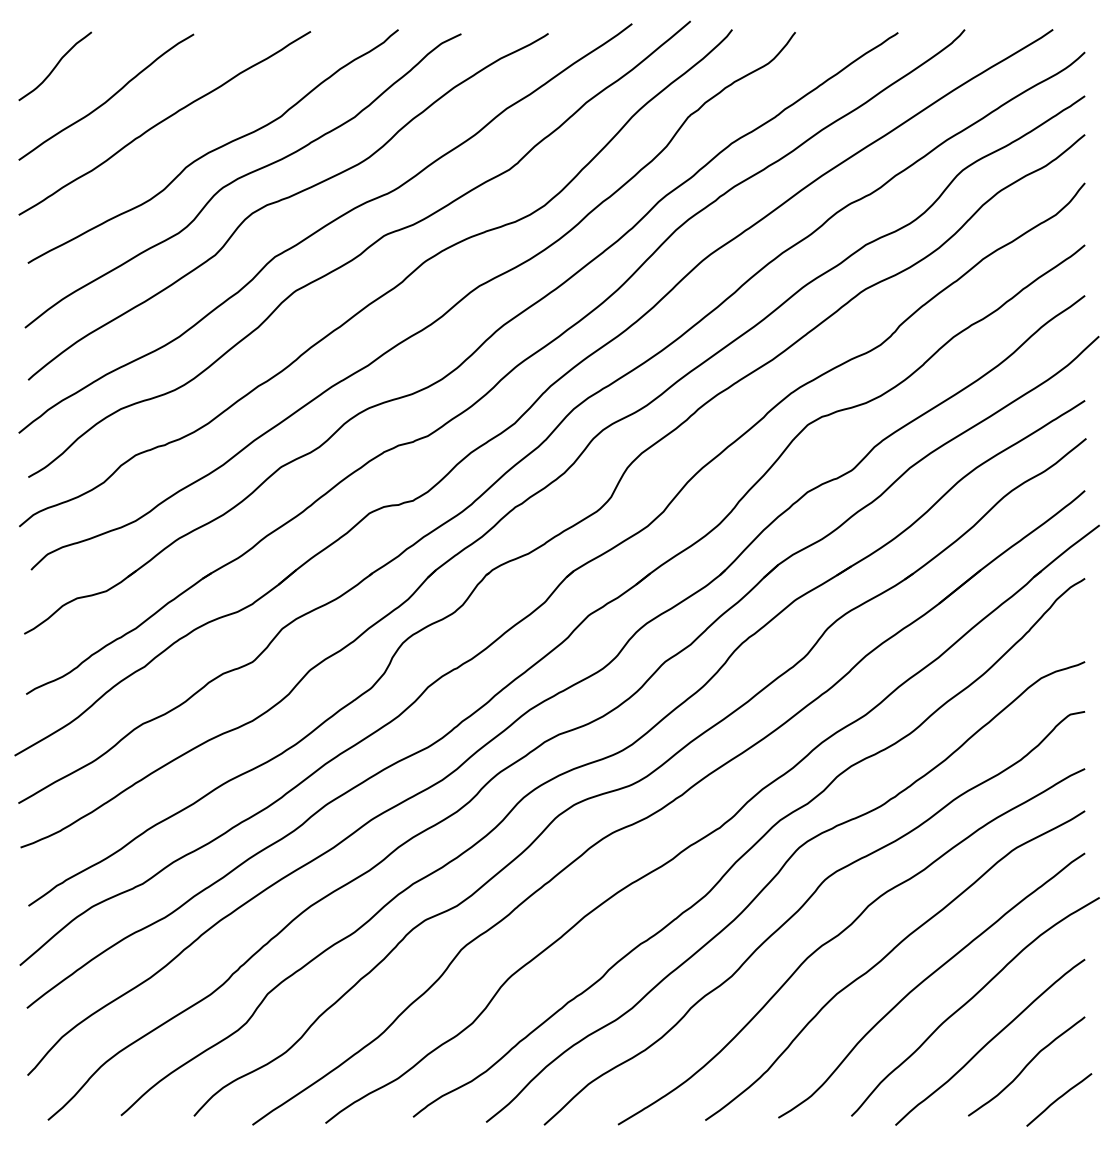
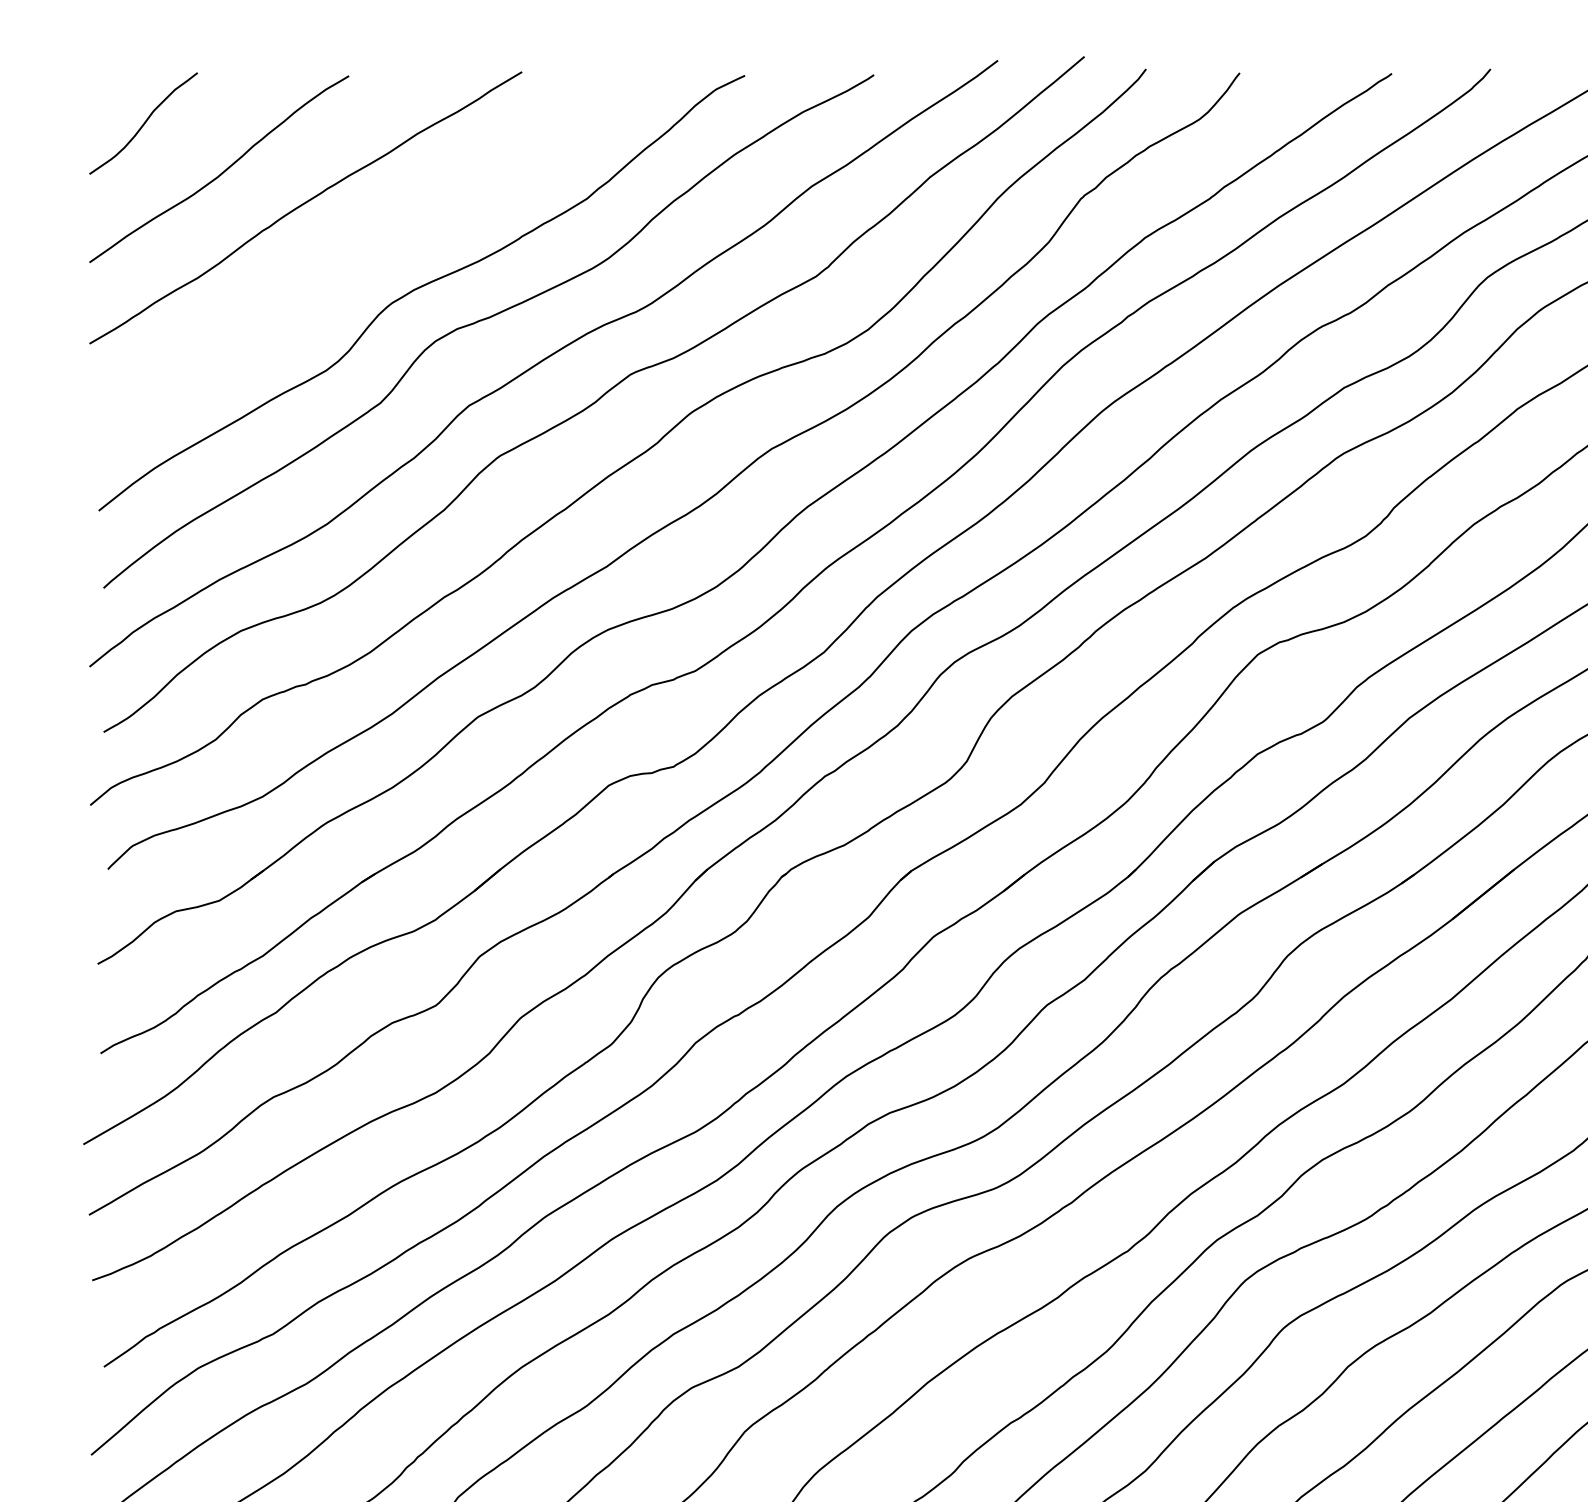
curve: (213, 149) -> (377, 246), removed

